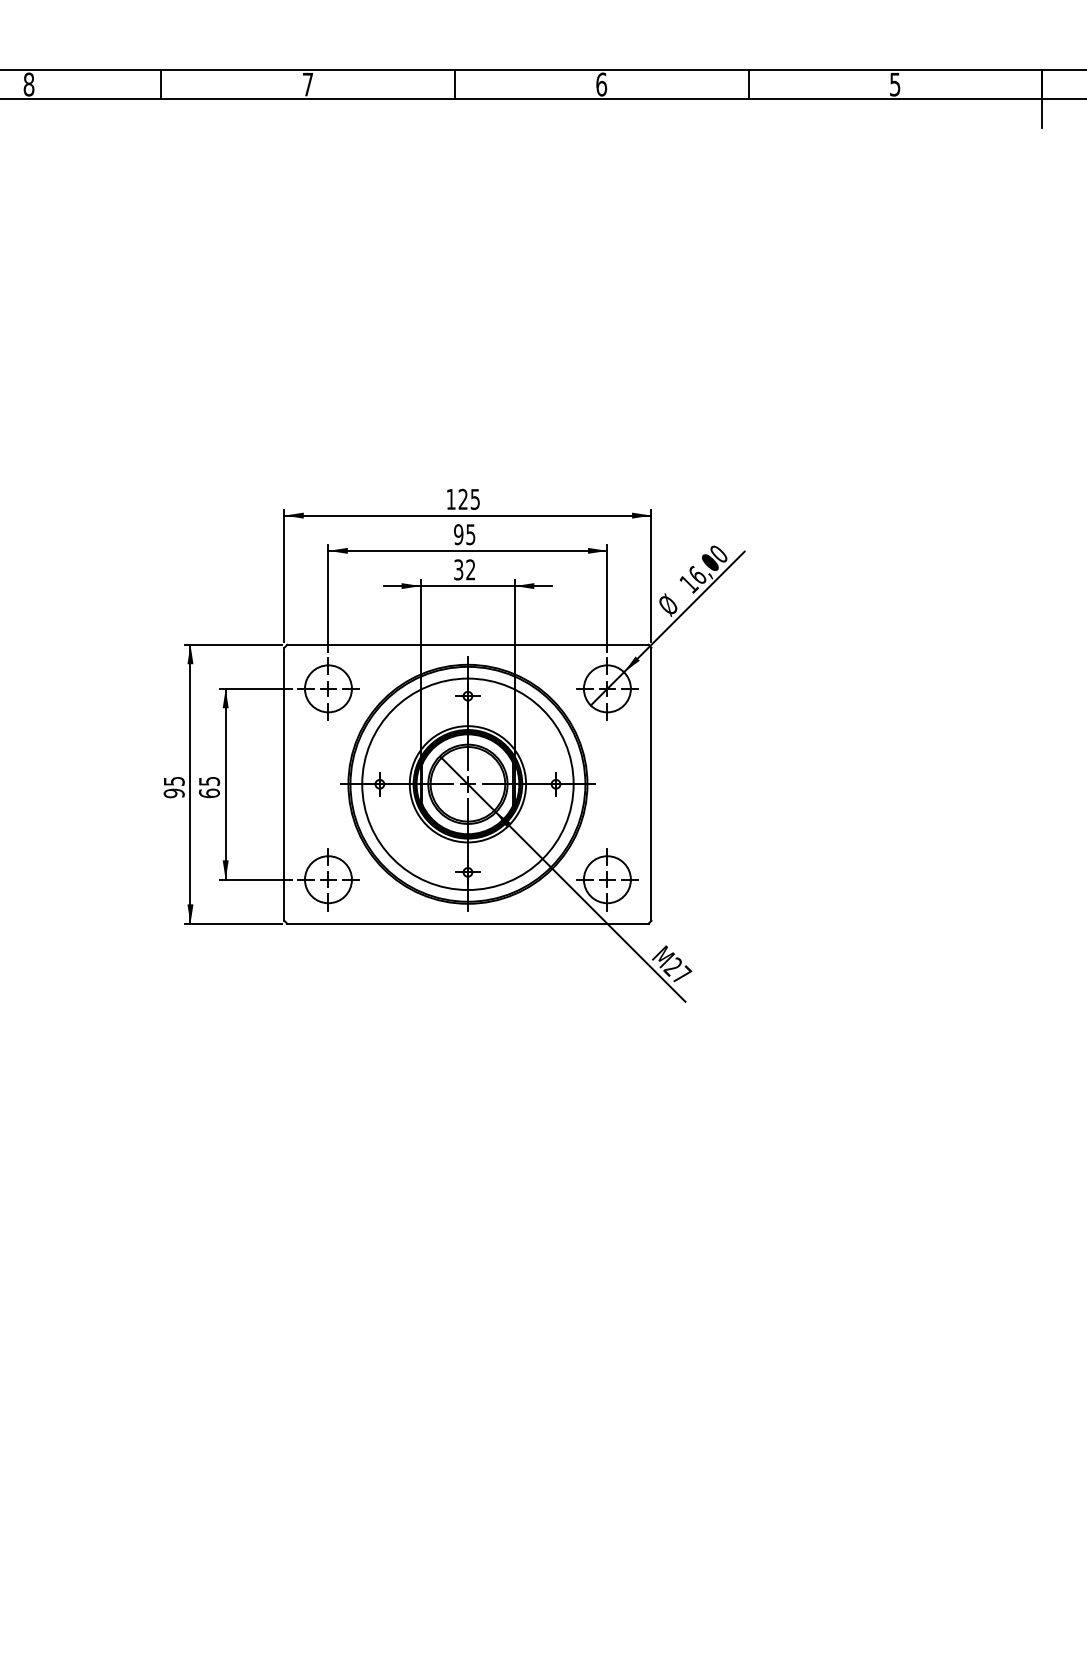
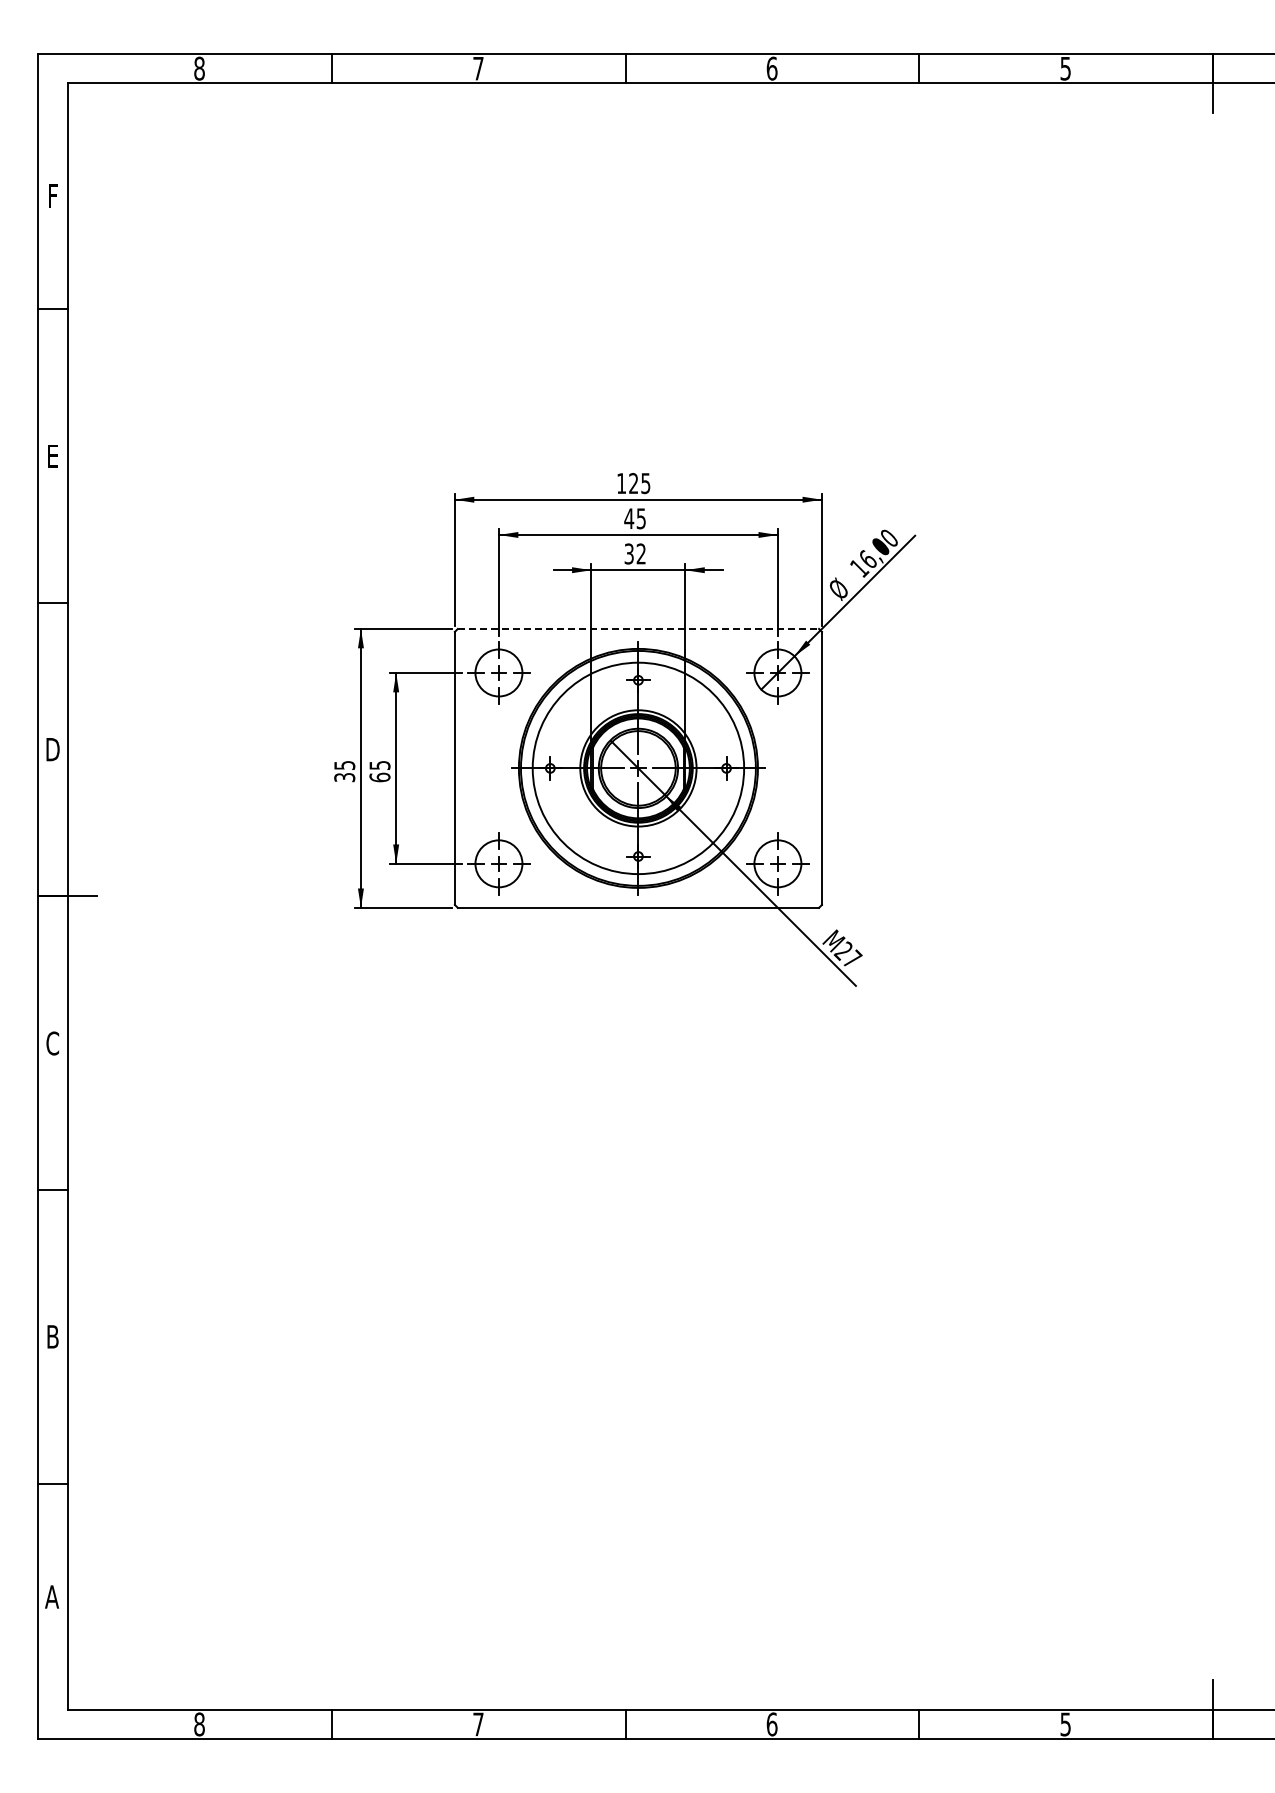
text: (459, 534) -> (629, 518), 95 -> 45
line: (468, 644) -> (638, 628), solid -> dashed
text: (174, 793) -> (344, 777), 95 -> 35

